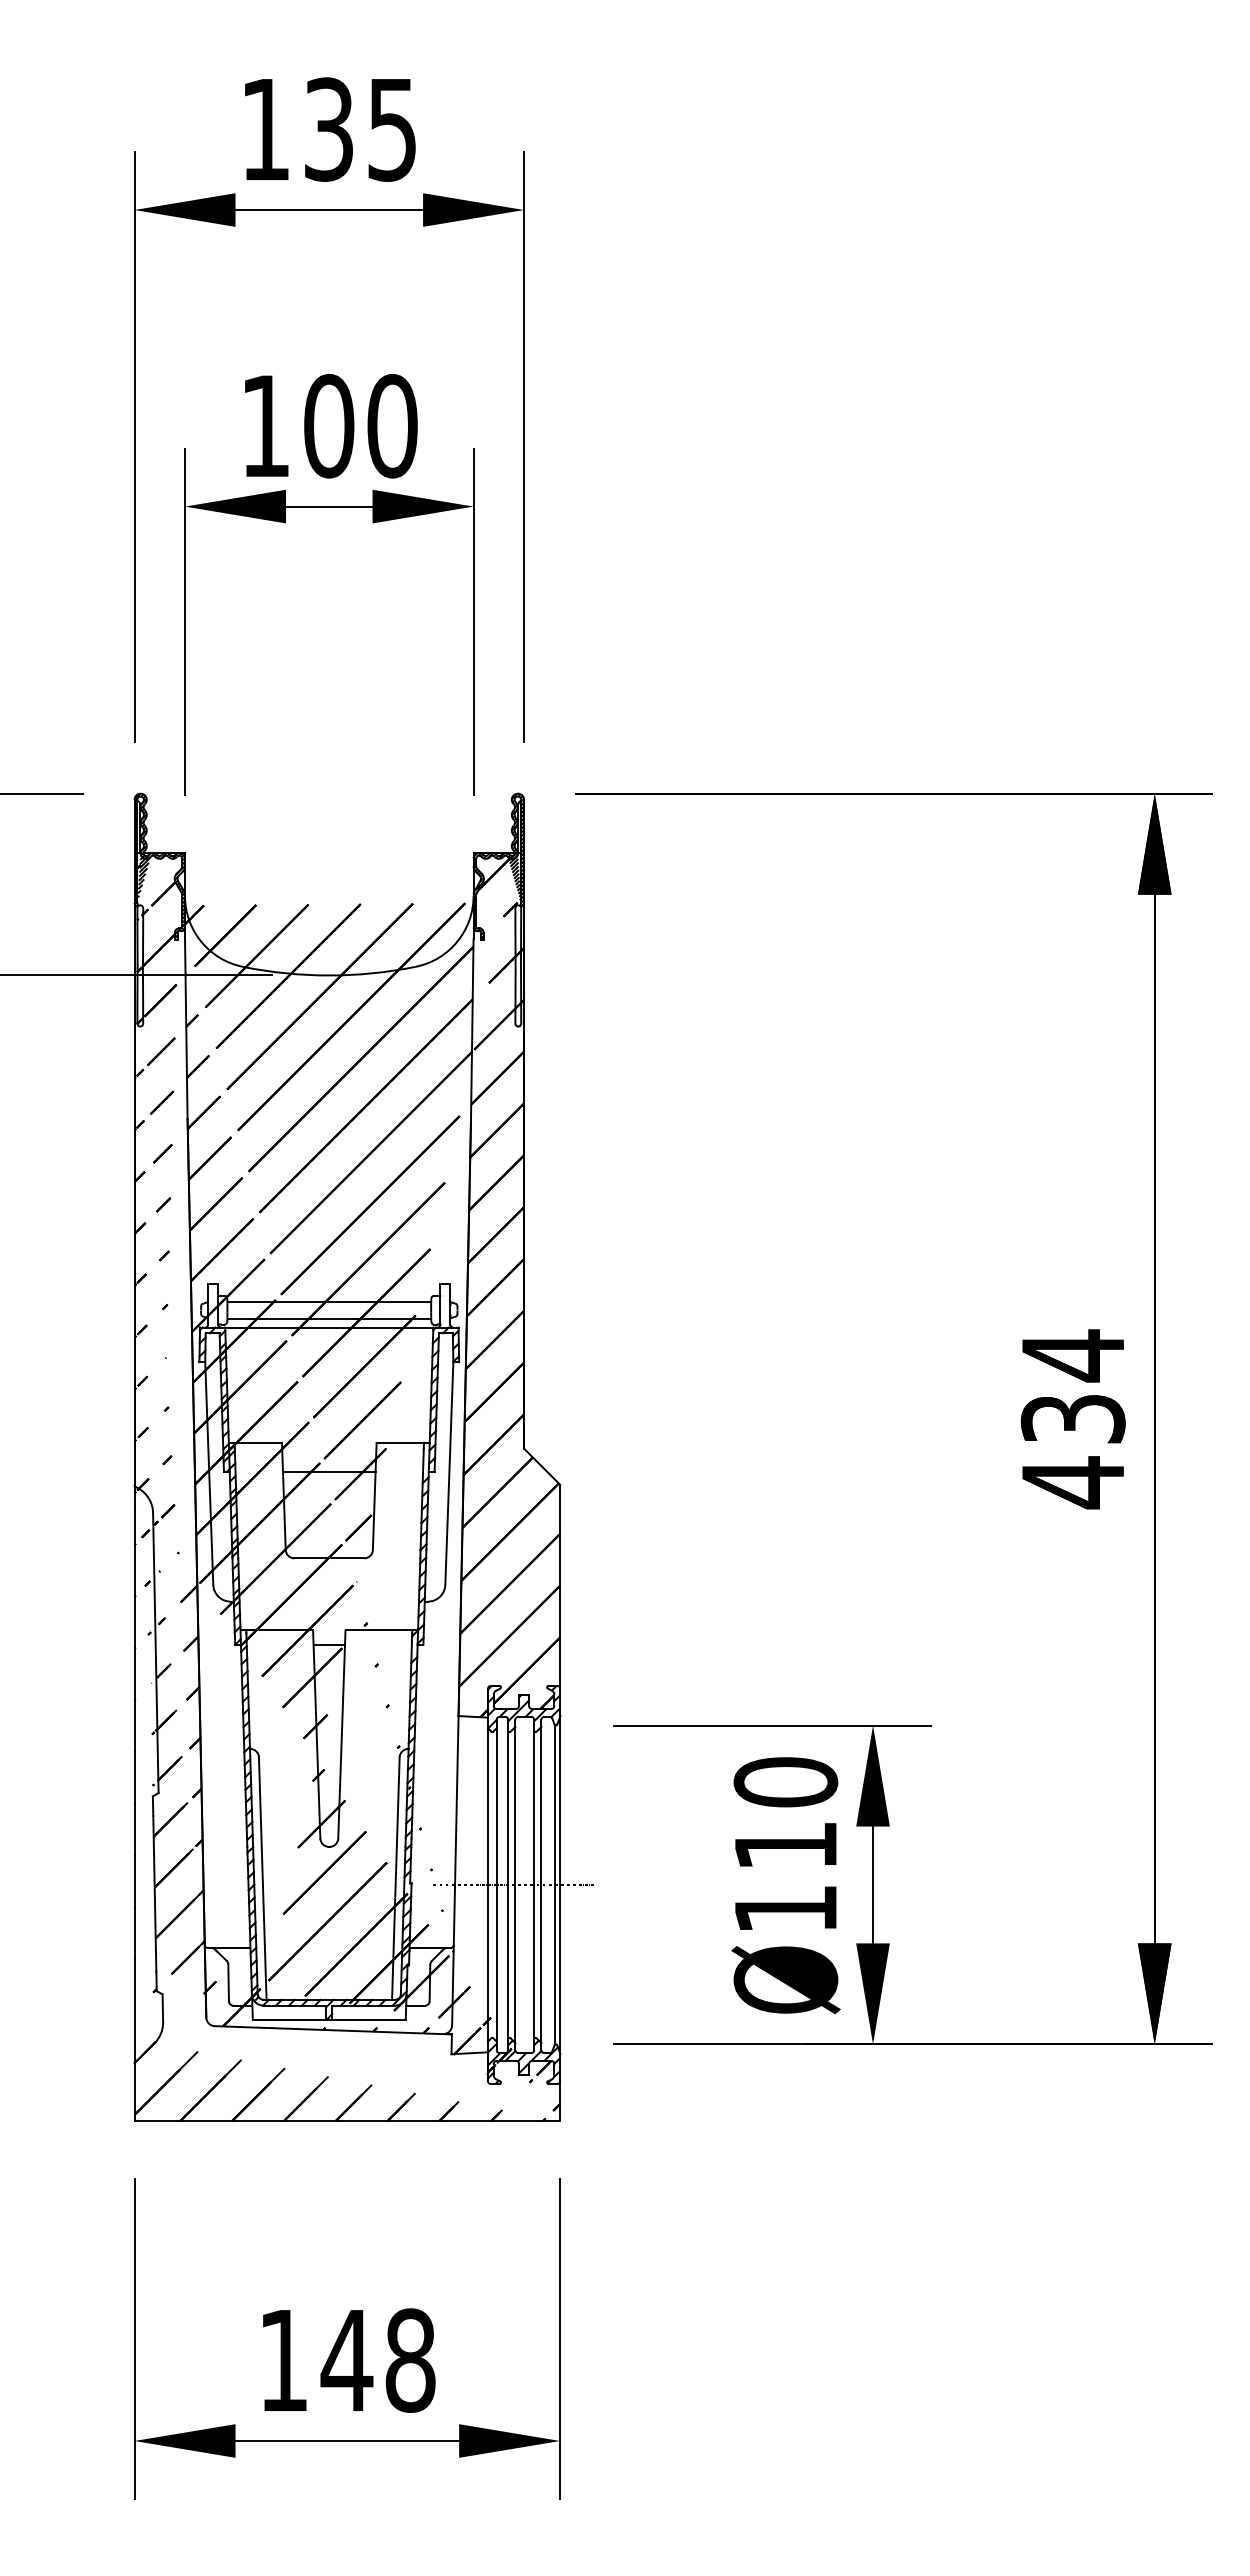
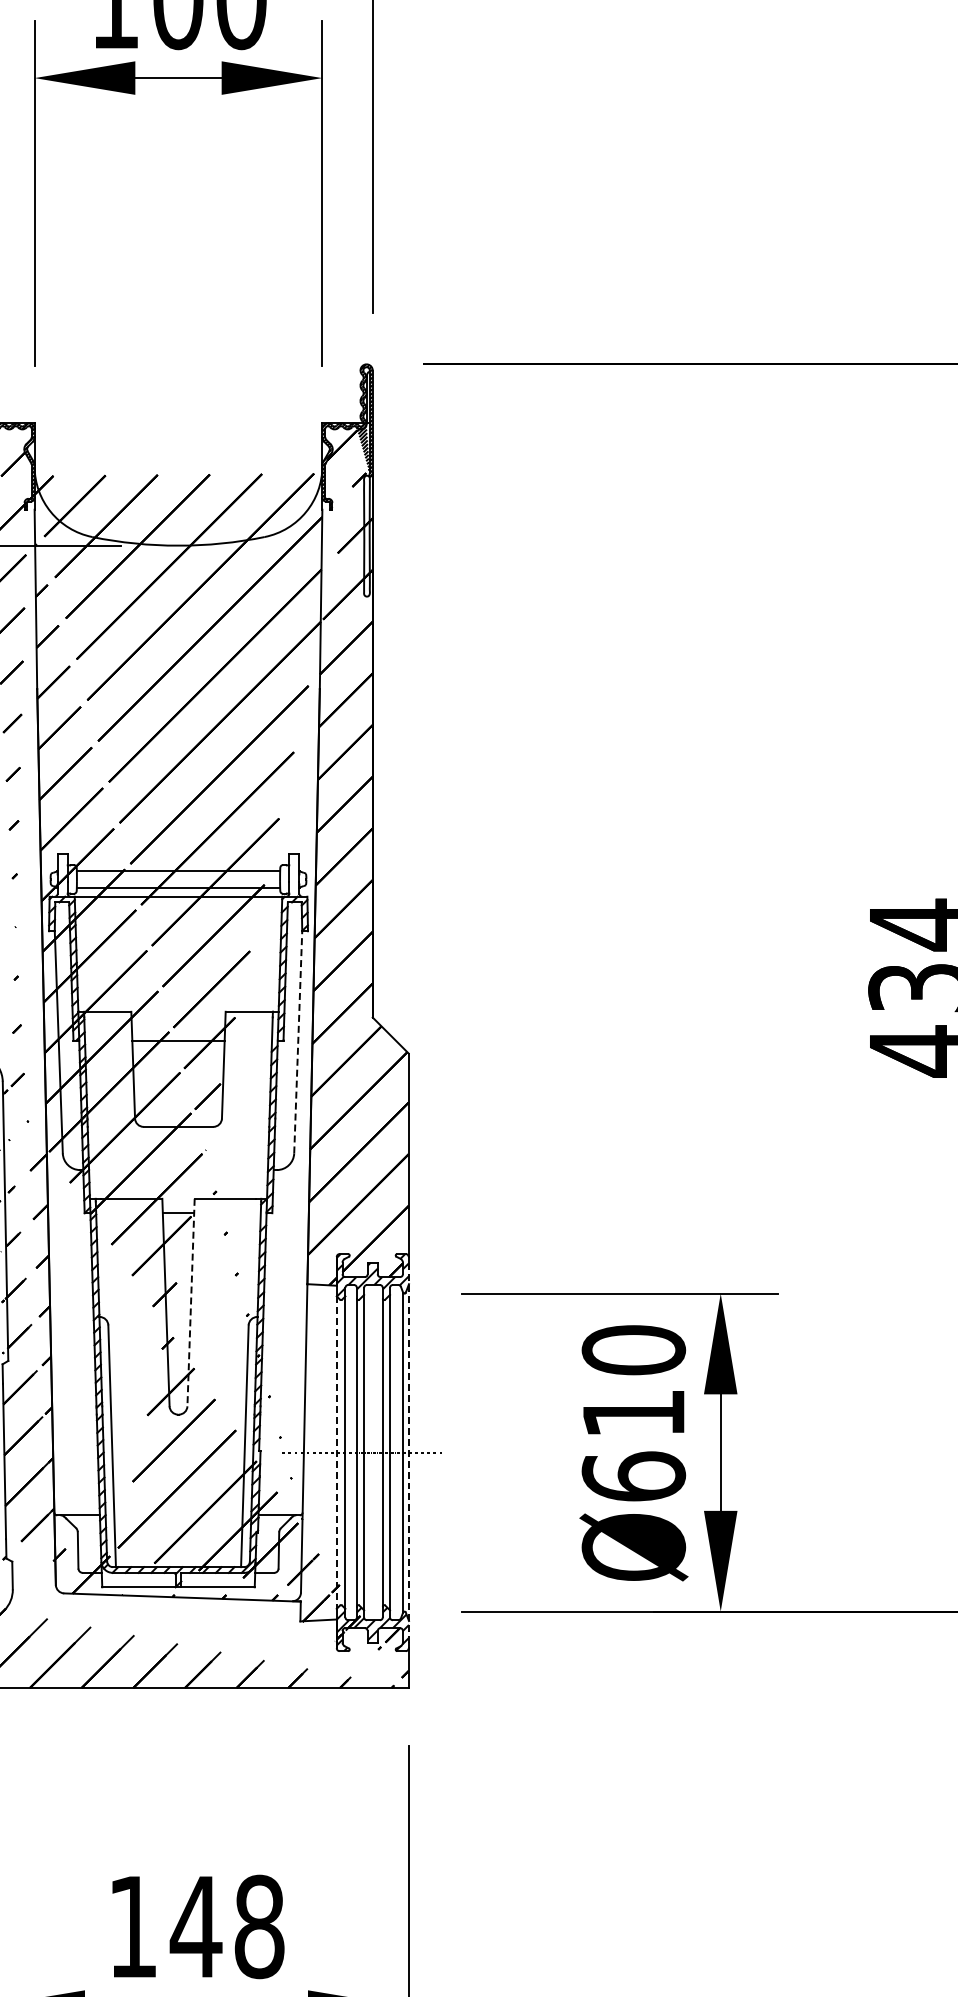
line: (449, 1473) -> (298, 1042), solid -> dashed
line: (341, 1735) -> (190, 1303), solid -> dashed
line: (488, 1884) -> (337, 1452), solid -> dashed
line: (560, 1887) -> (409, 1455), solid -> dashed
text: (785, 1908) -> (633, 1476), Ø110 -> Ø610

